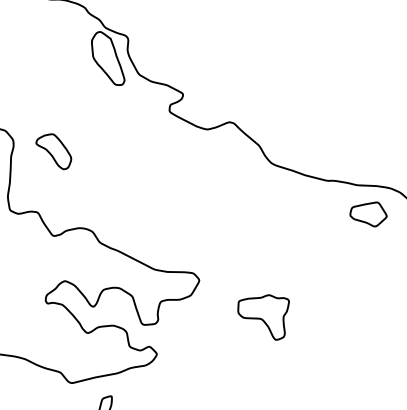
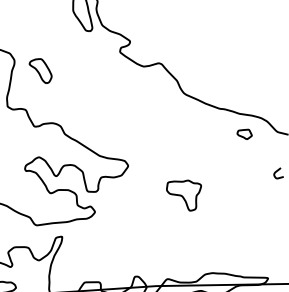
part: (368, 215) -> (244, 134), size x0.6
part: (264, 318) -> (183, 195), moved

